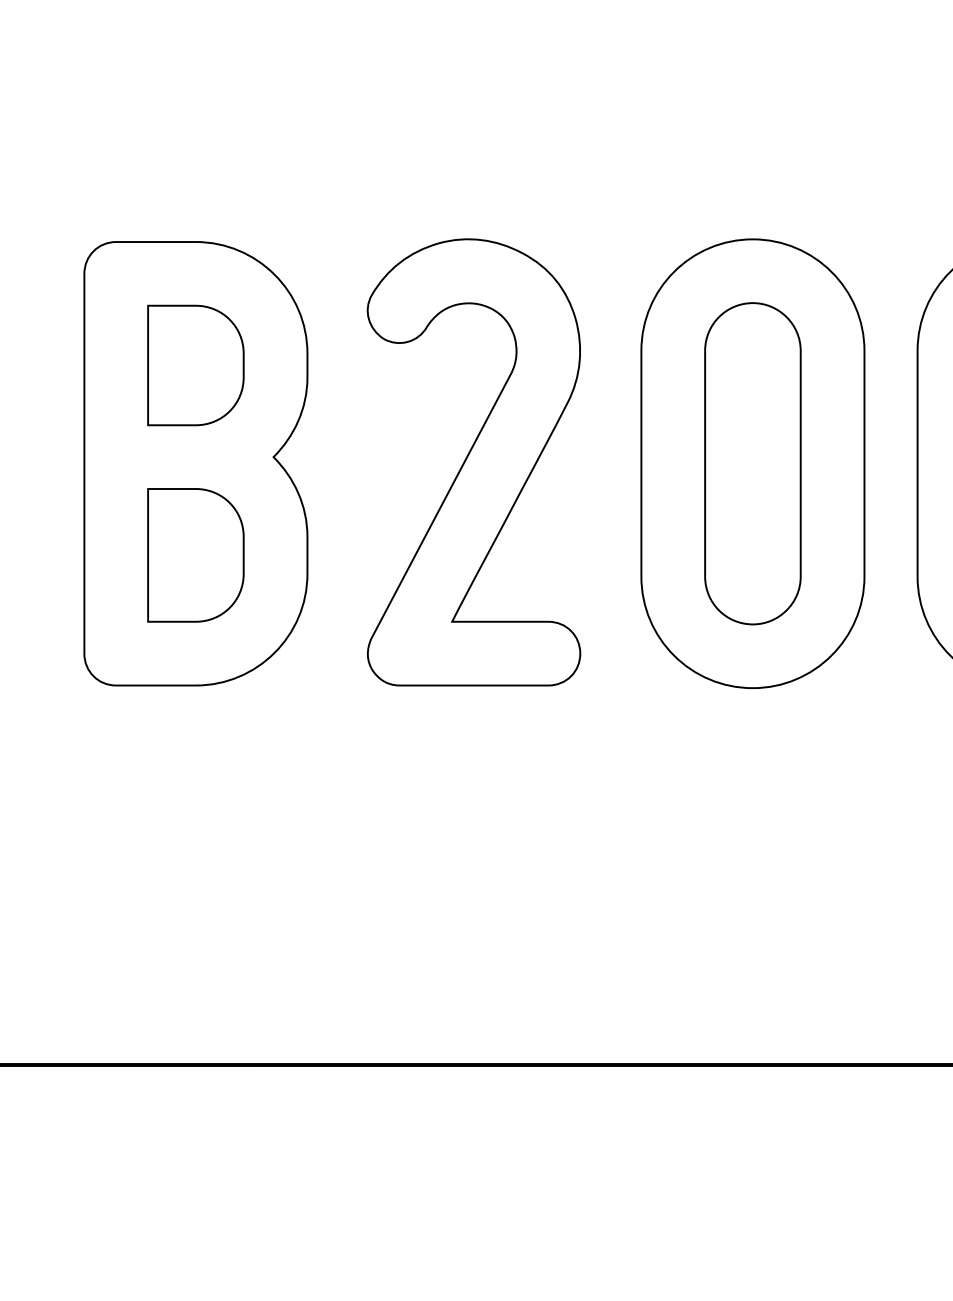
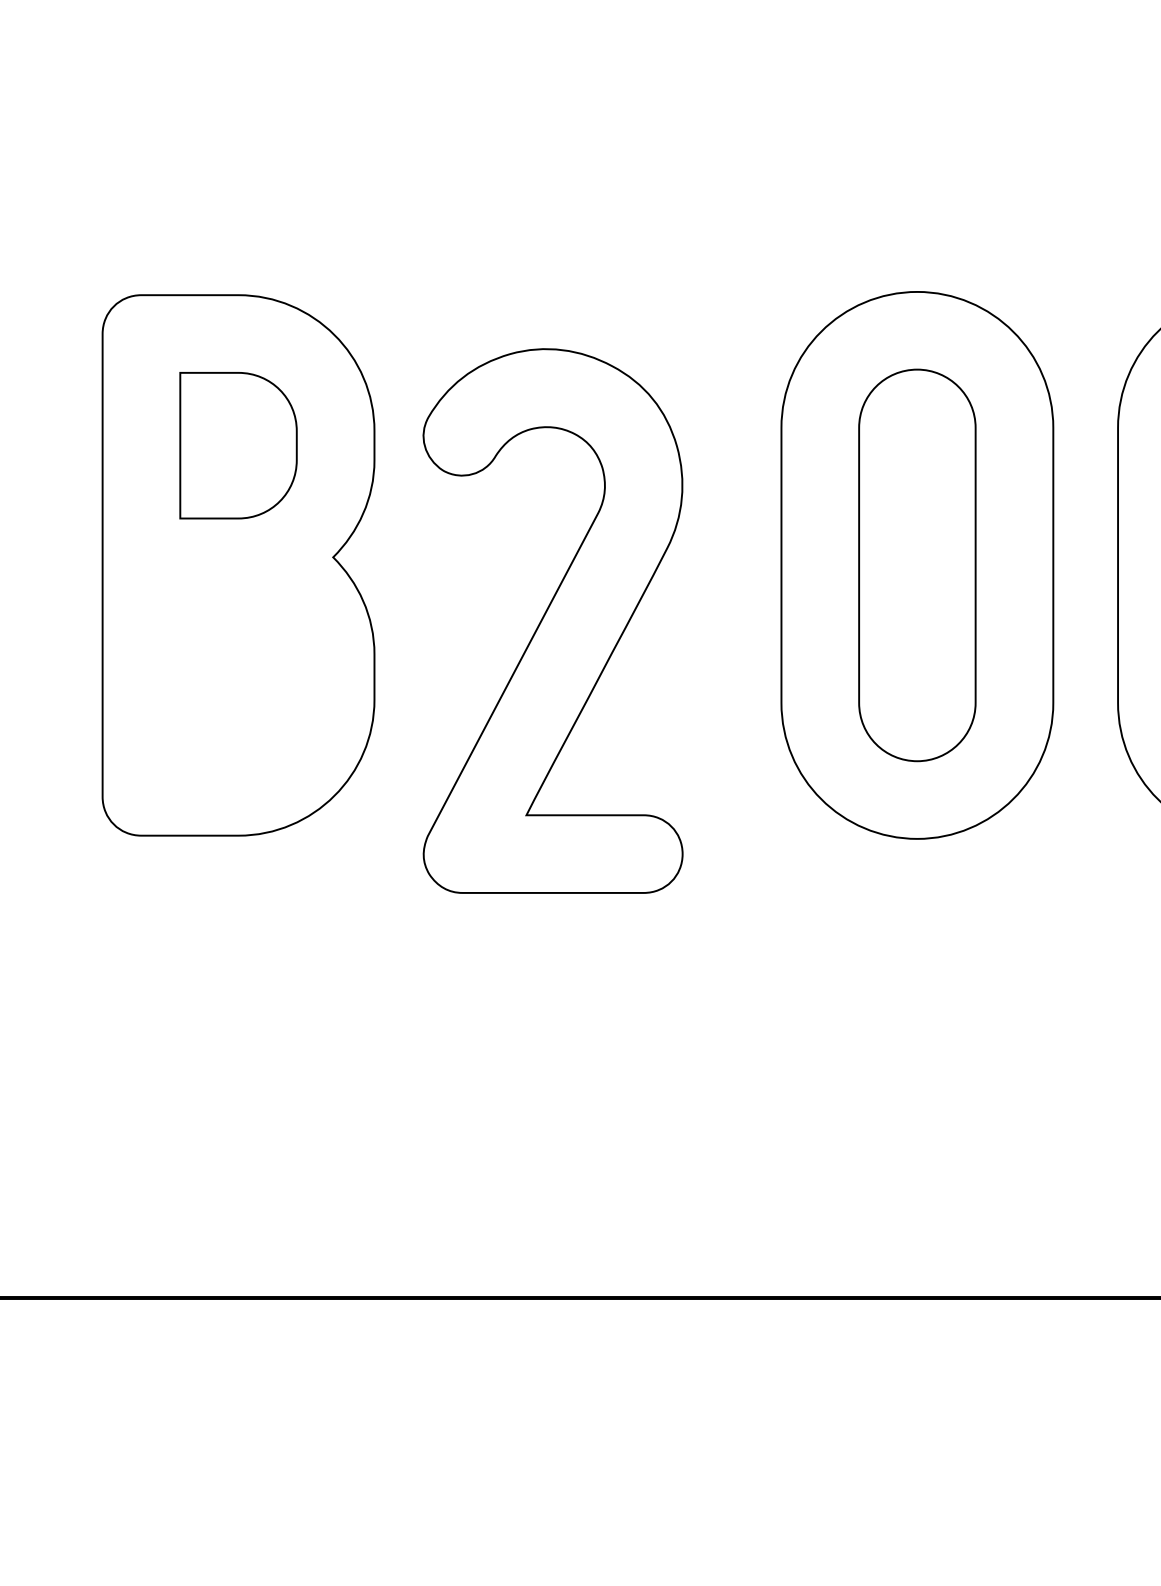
part: (473, 462) -> (552, 621), moved
part: (195, 555) -> (238, 677), removed

